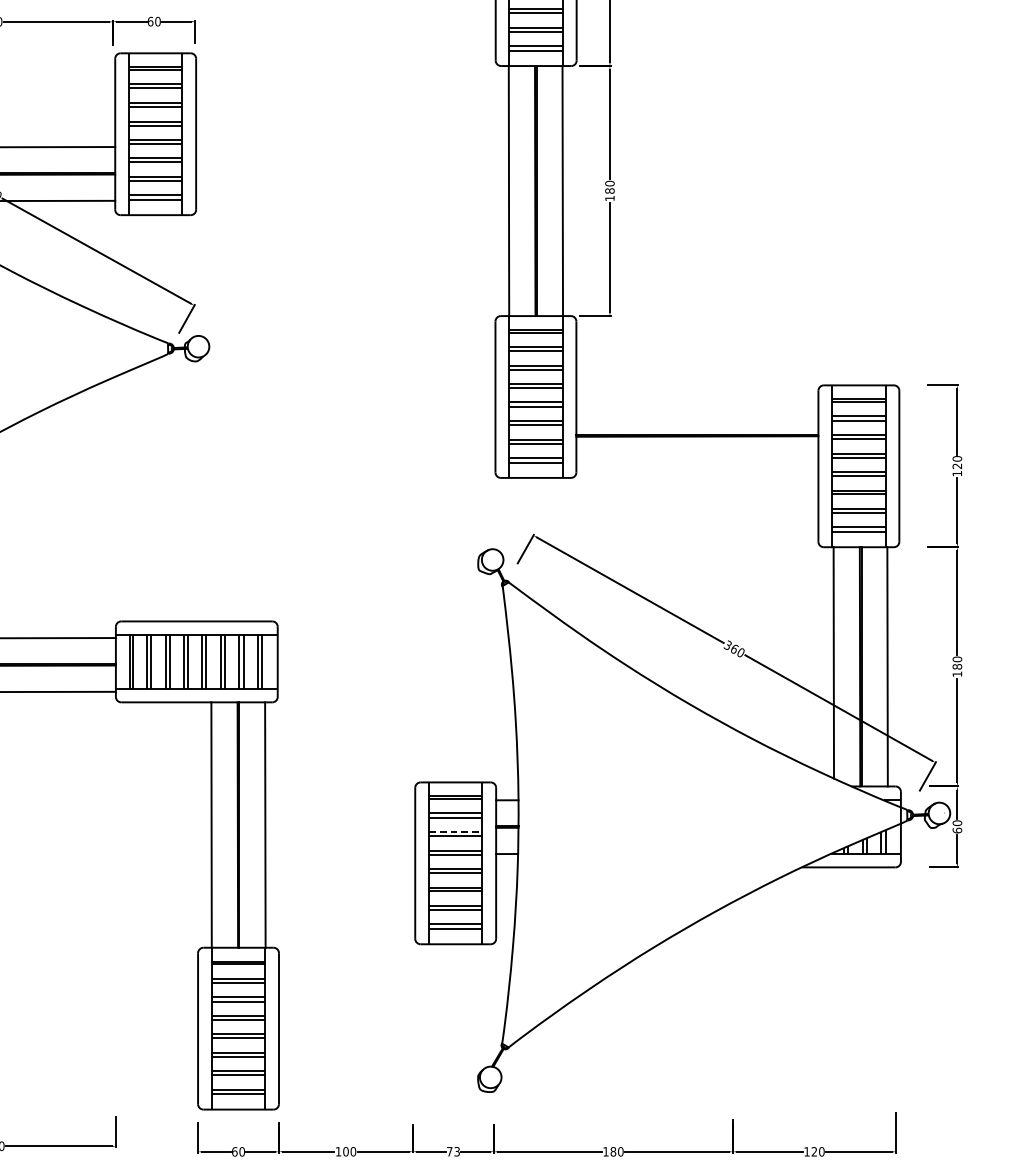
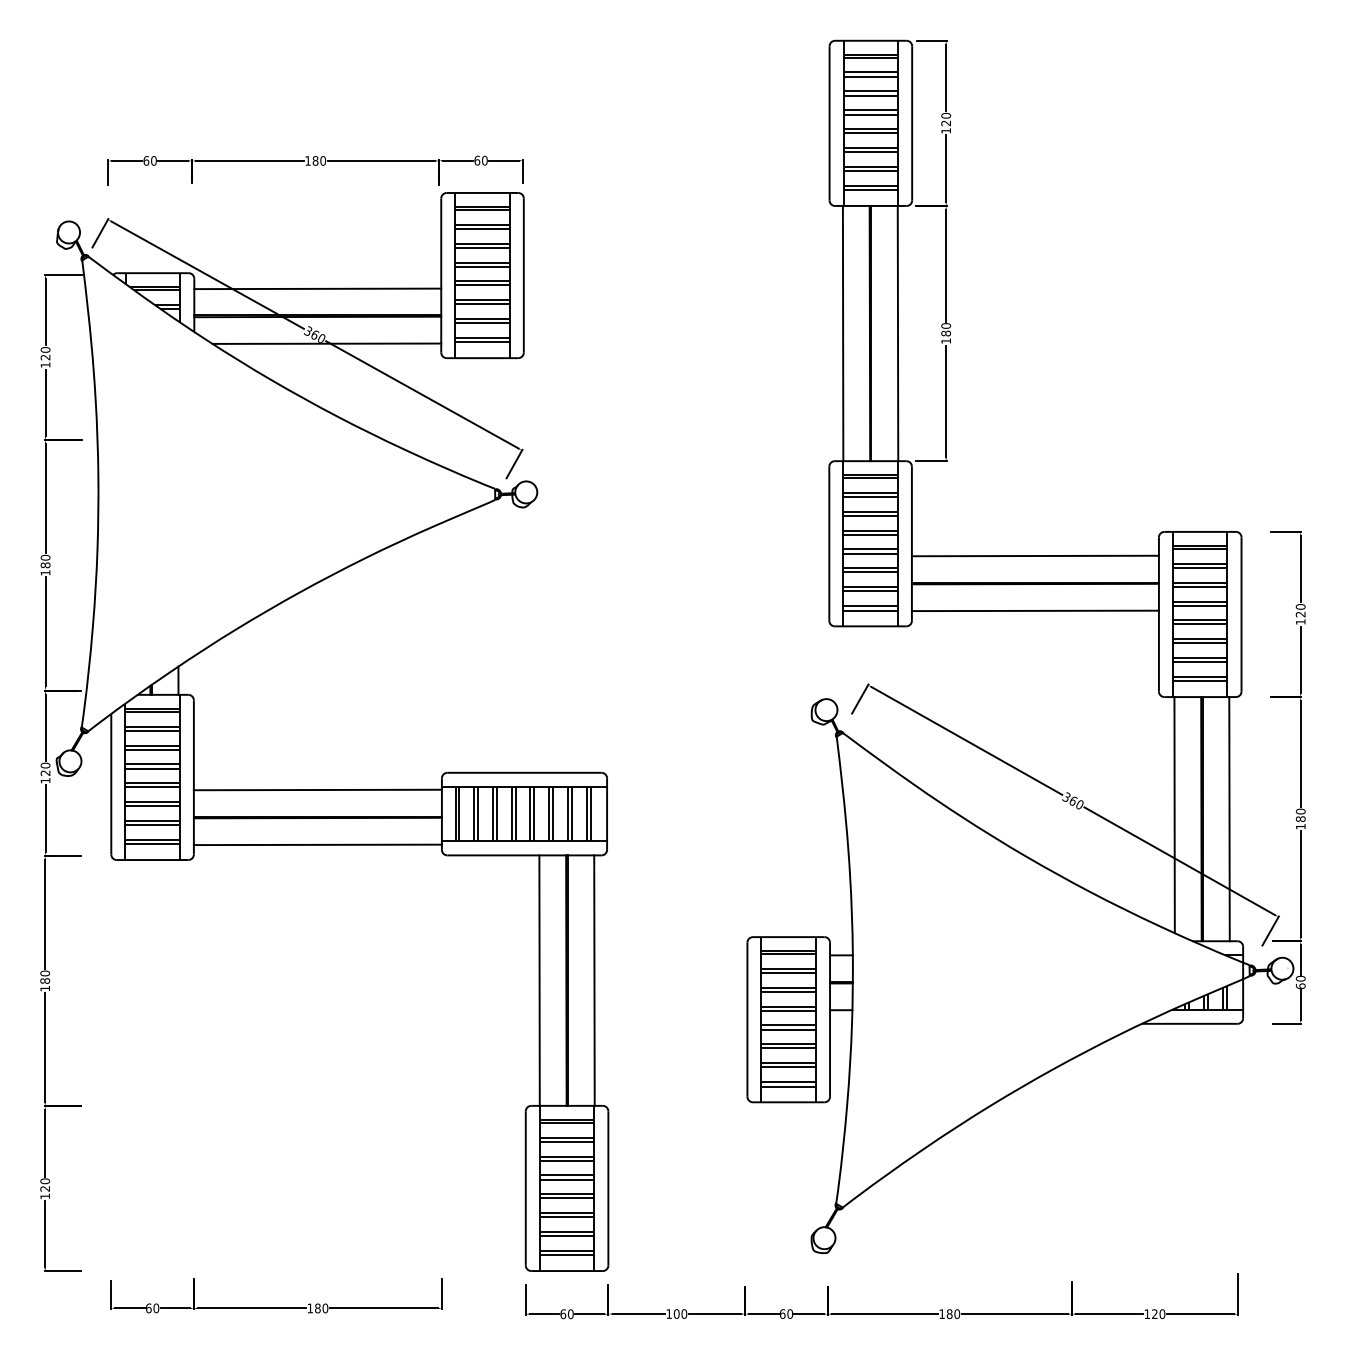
line: (696, 408) -> (1034, 555), added
line: (696, 462) -> (1034, 610), added
line: (456, 831) -> (789, 987), dashed -> solid
text: (453, 1151) -> (786, 1313), 73 -> 60

